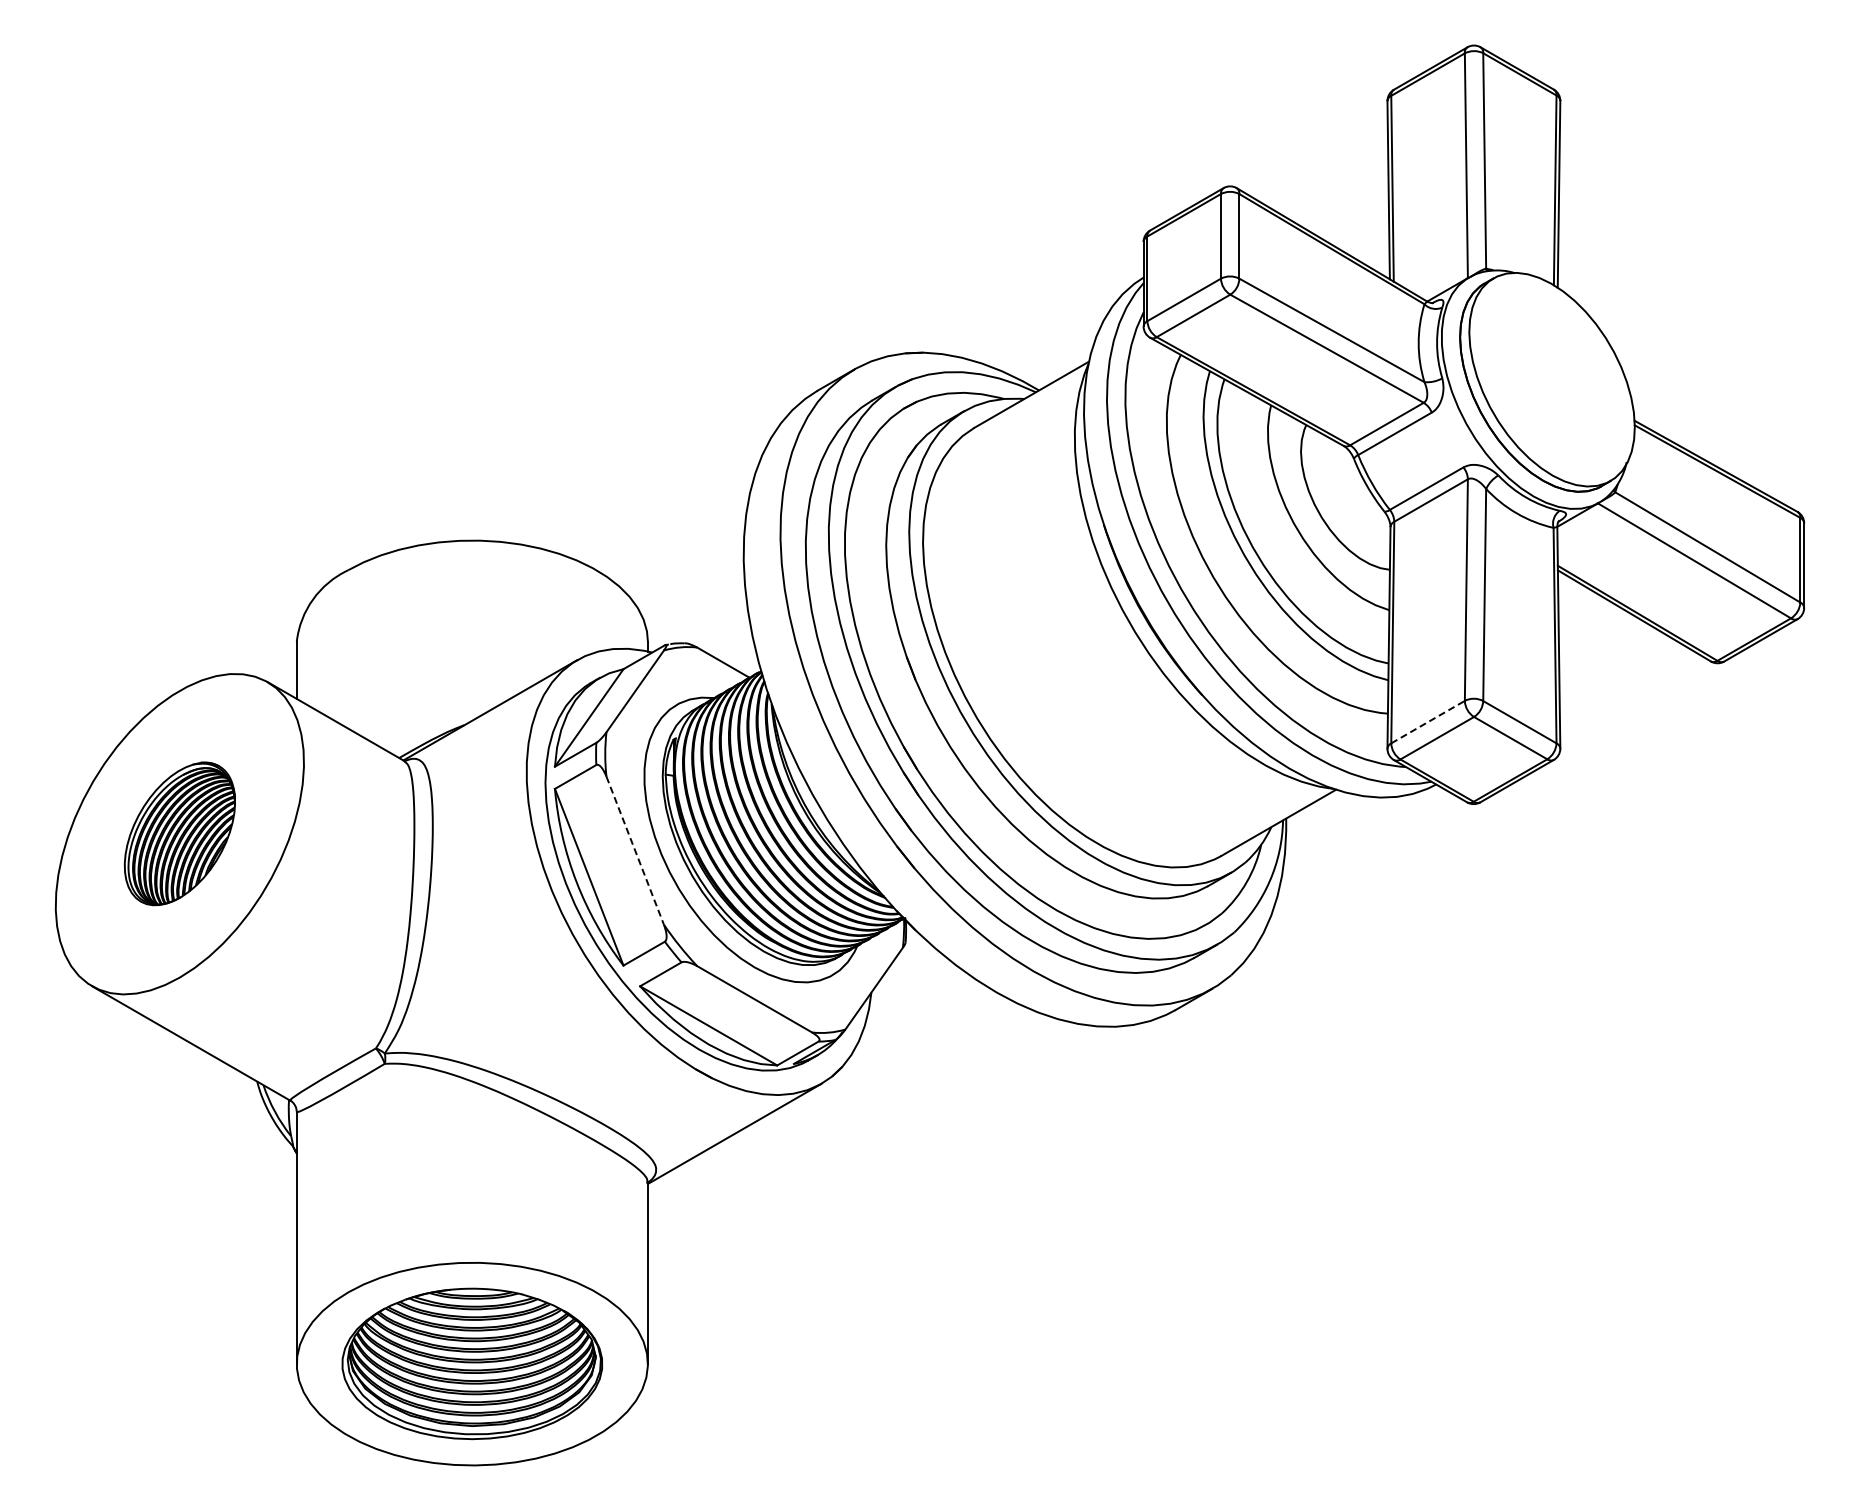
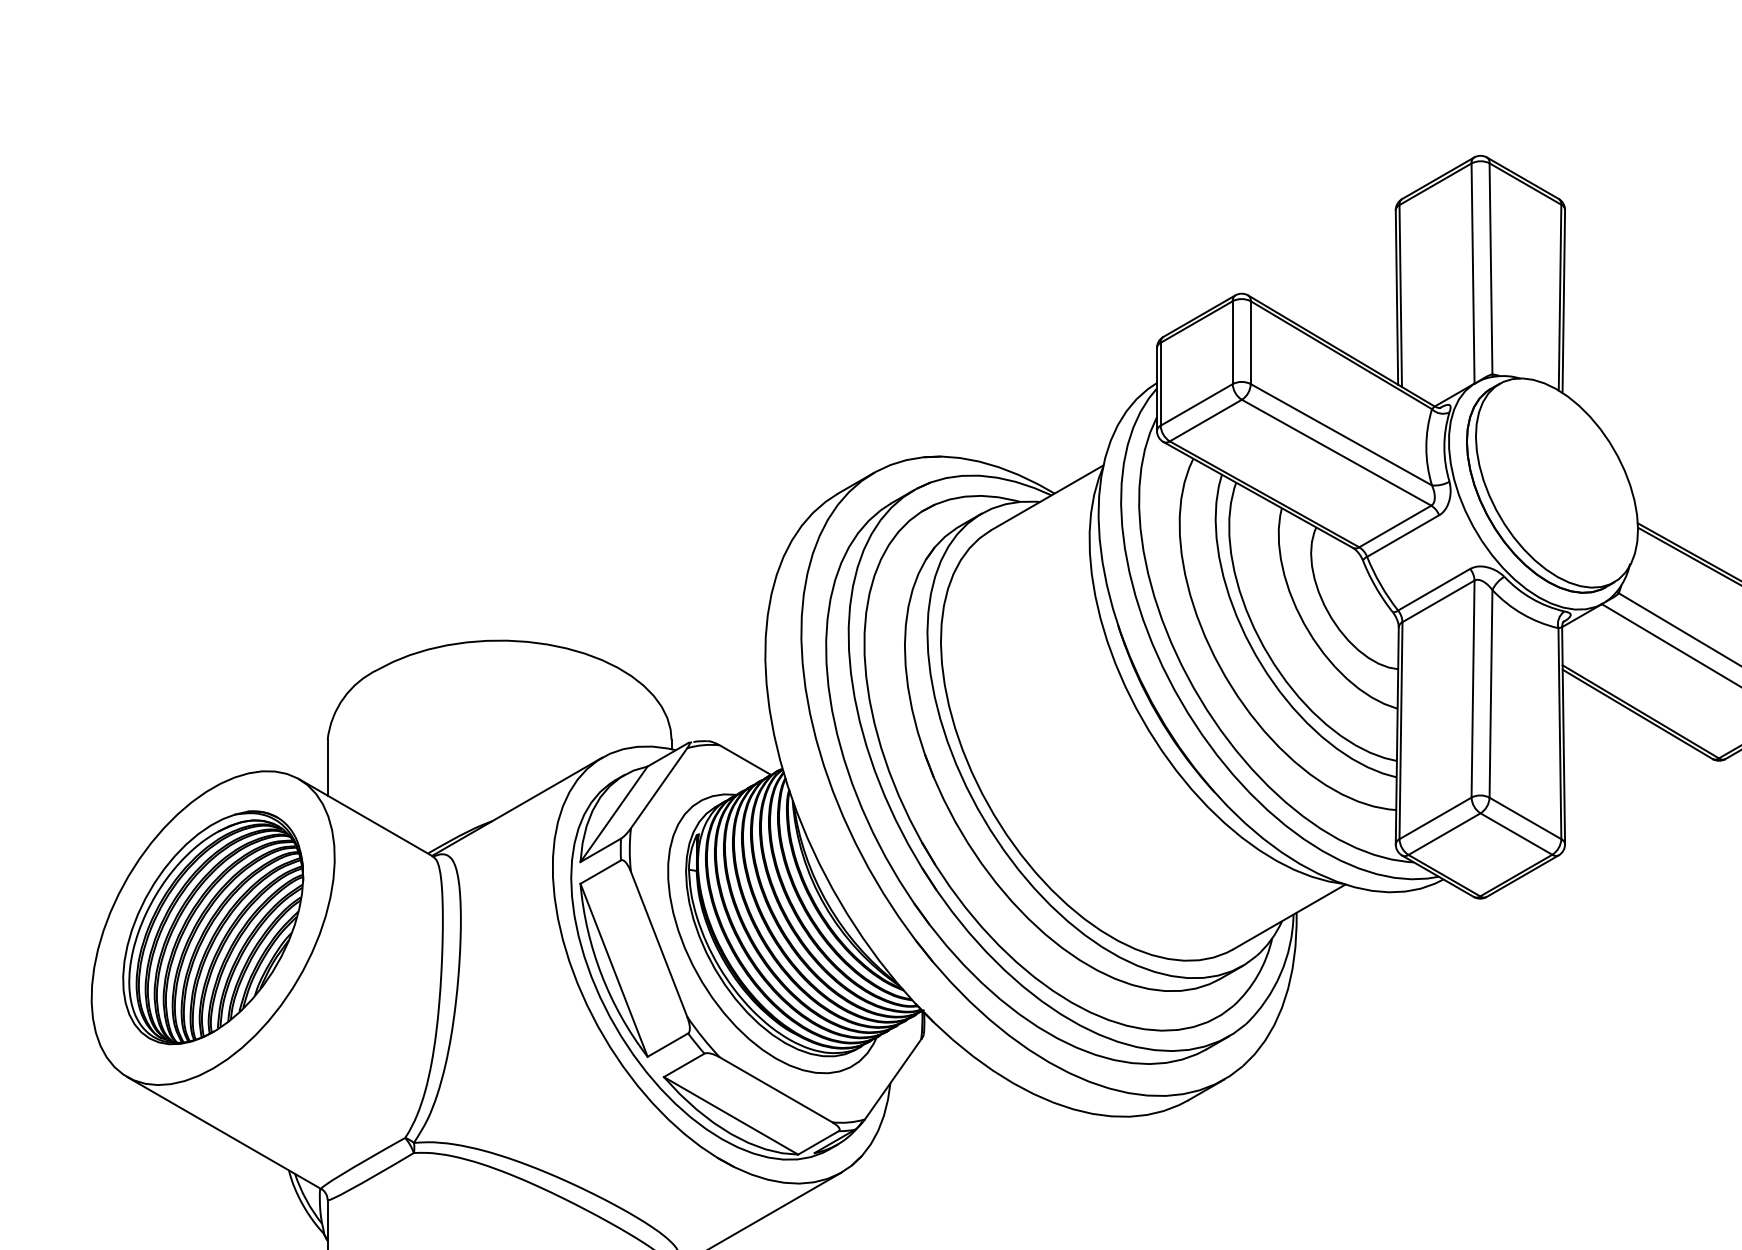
line: (1428, 721) -> (1435, 817), dashed -> solid
part: (179, 833) -> (212, 927), size x1.67
line: (635, 851) -> (659, 945), dashed -> solid

